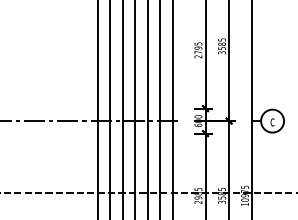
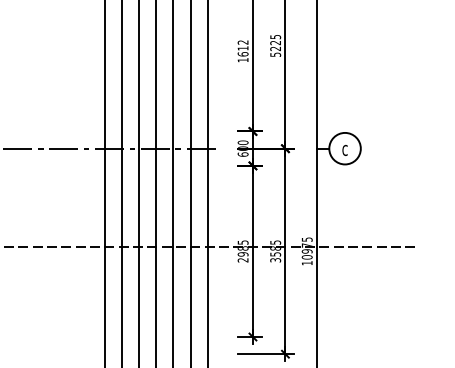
text: (221, 48) -> (275, 48), 3585 -> 5225
text: (197, 50) -> (242, 51), 2795 -> 1612

